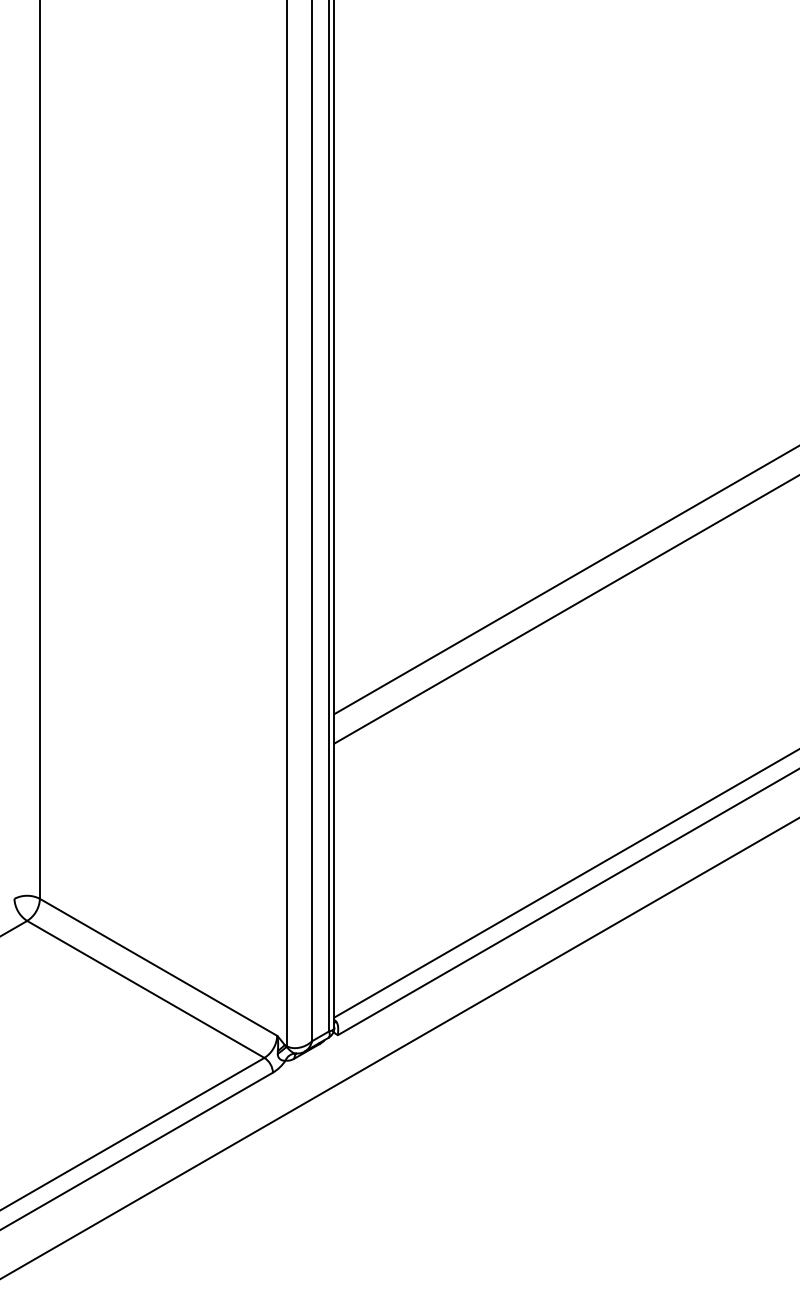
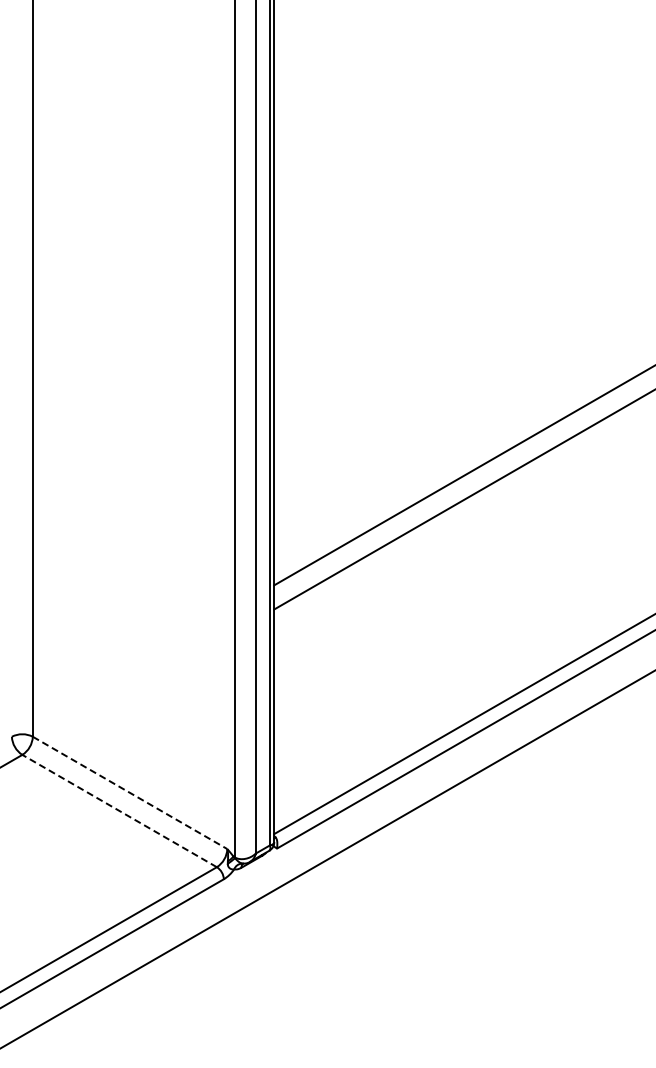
line: (159, 968) -> (130, 793), solid -> dashed
line: (145, 988) -> (119, 810), solid -> dashed

